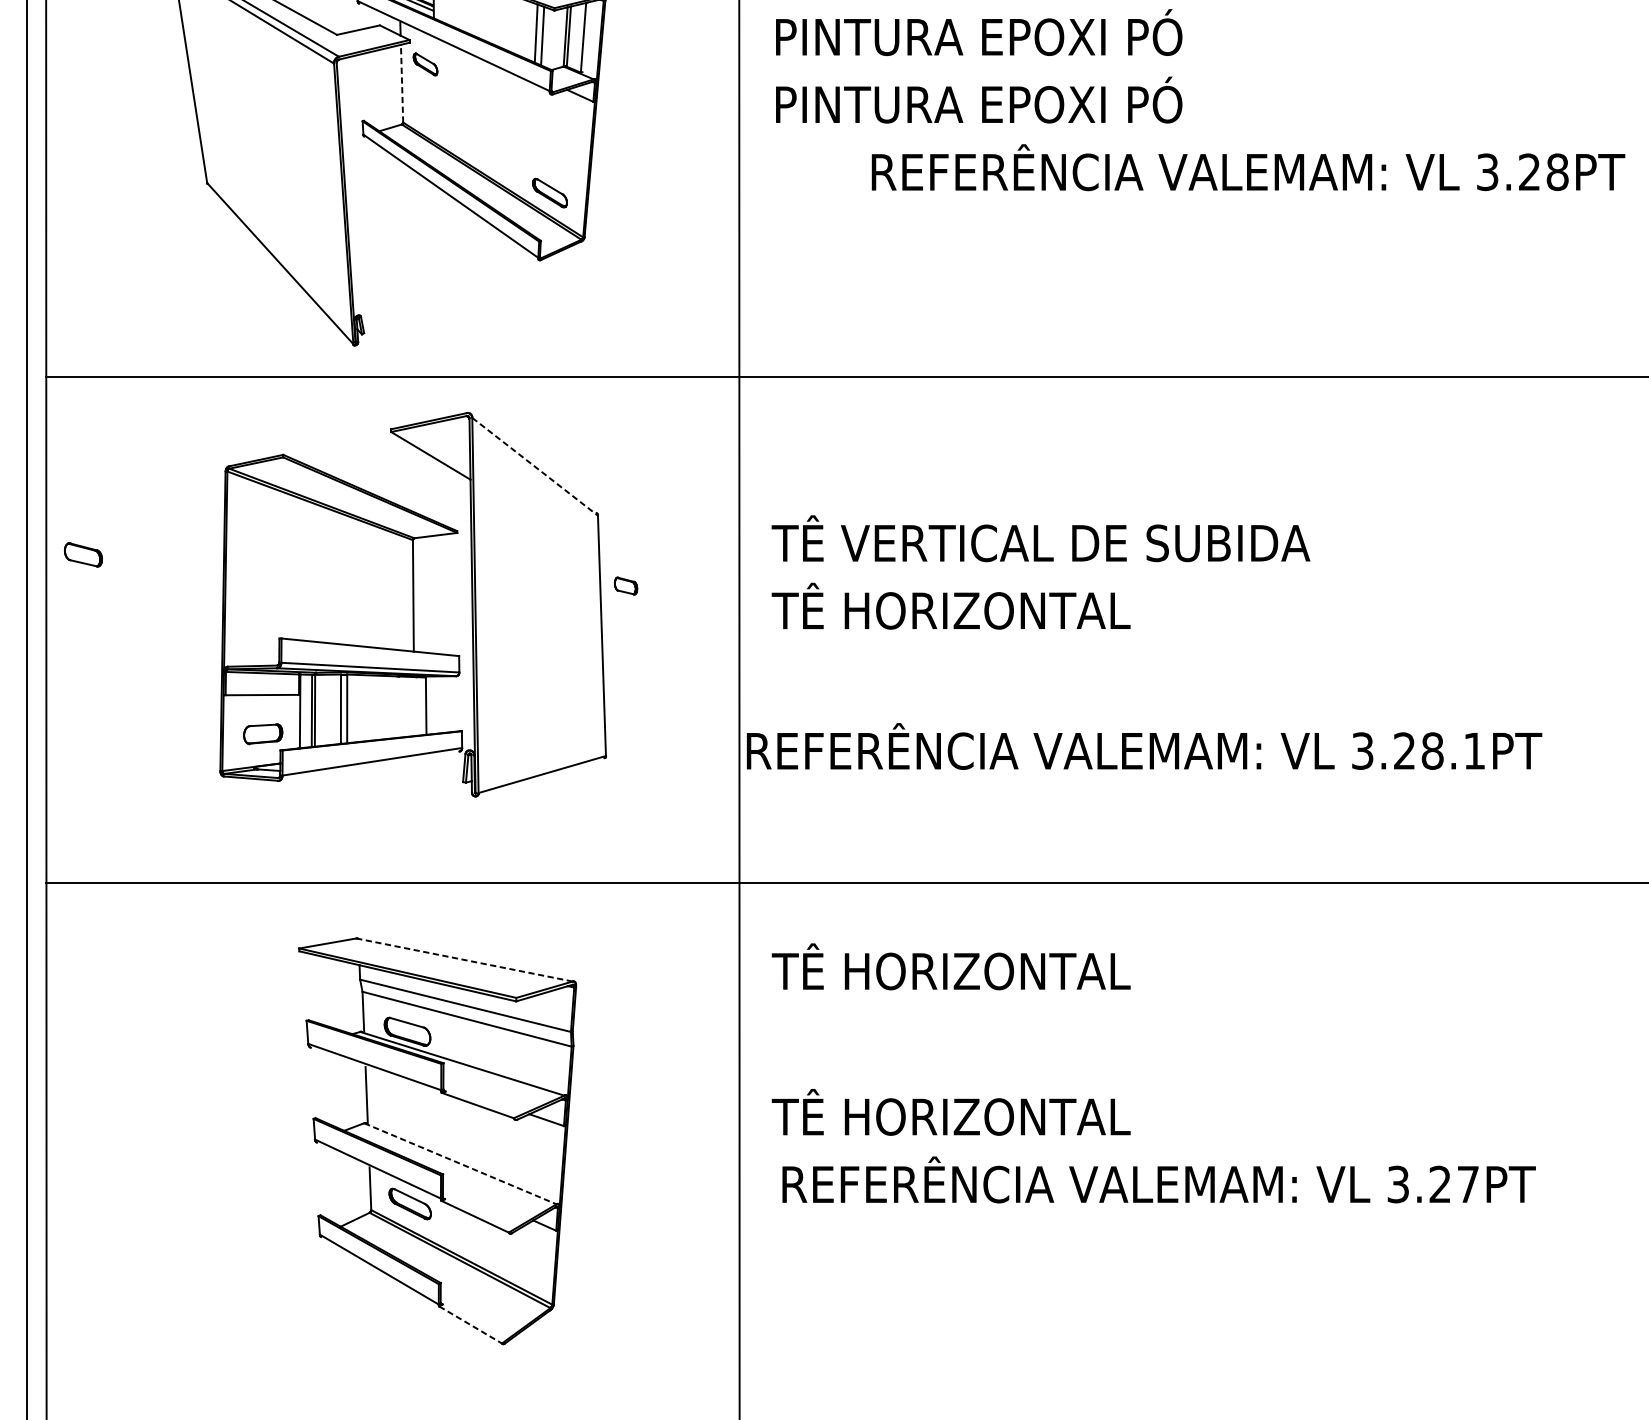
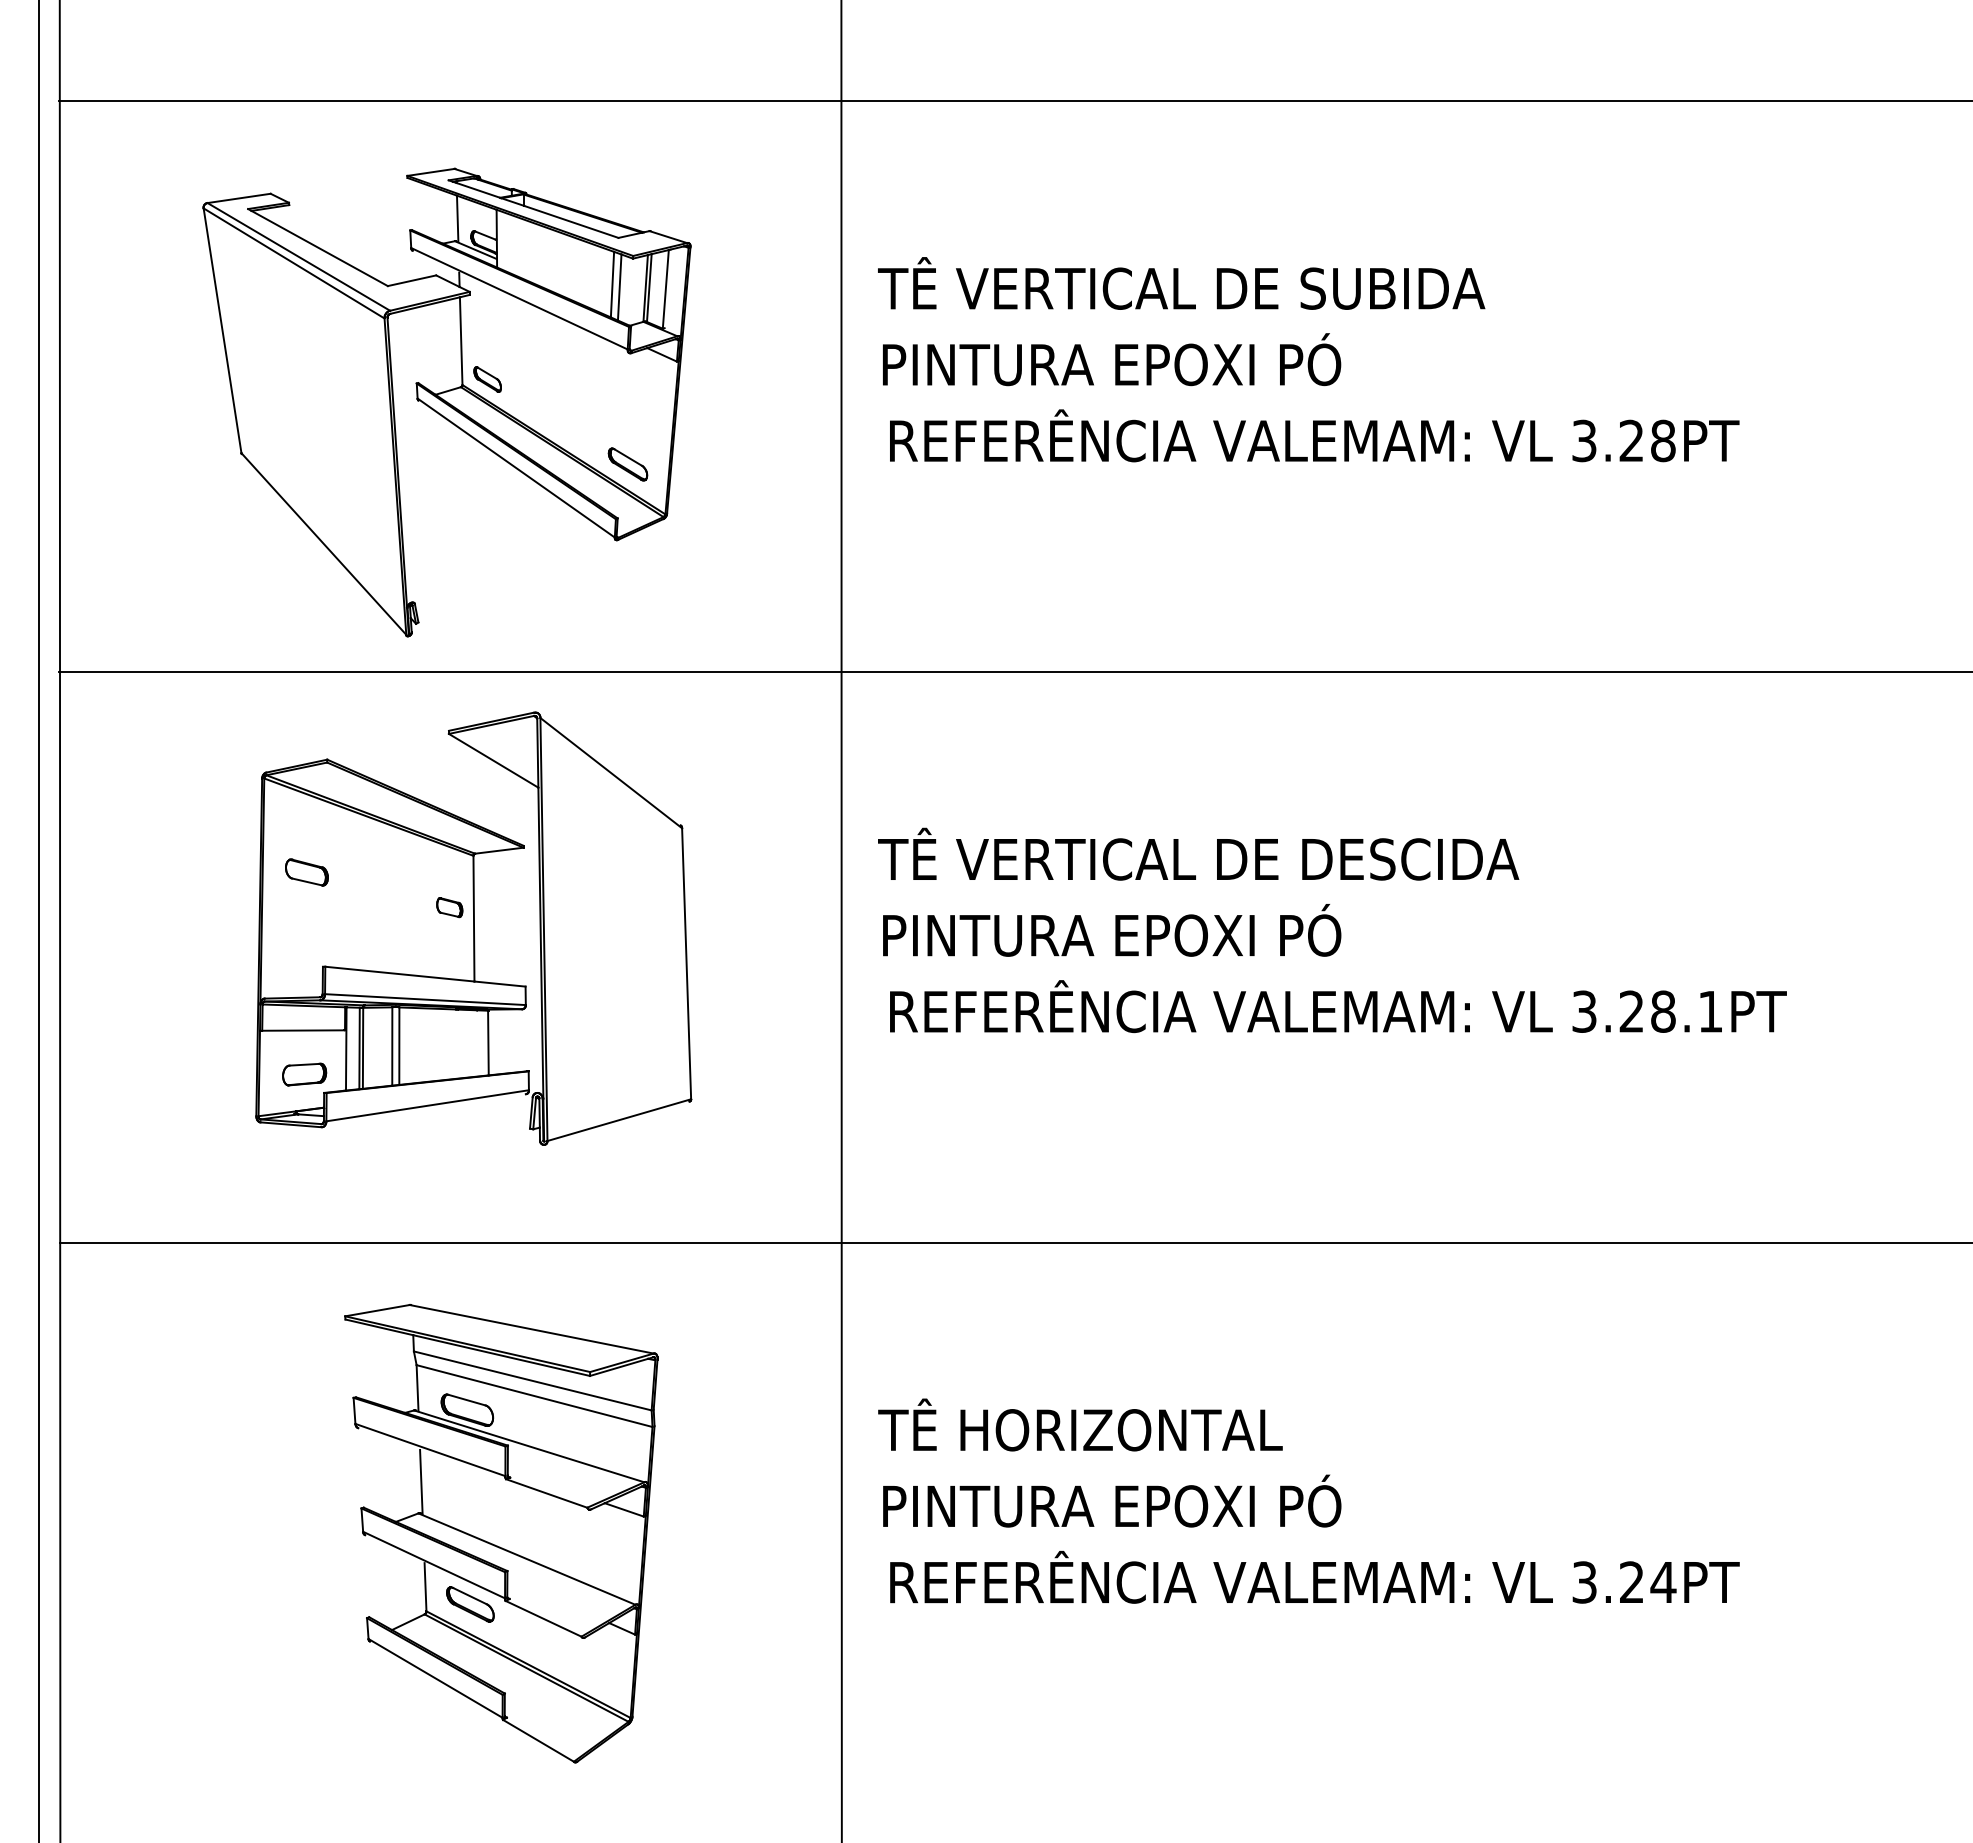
text: (1040, 32) -> (1181, 283), PINTURA EPOXI PÓ -> TÊ VERTICAL DE SUBIDA
part: (425, 64) -> (487, 379), moved
line: (402, 84) -> (461, 341), dashed -> solid
text: (1248, 167) -> (1314, 435), moved
line: (535, 467) -> (611, 773), dashed -> solid
text: (1243, 543) -> (1409, 859), TÊ VERTICAL DE SUBIDA -> TÊ VERTICAL DE DESCIDA
part: (83, 554) -> (306, 872), moved
part: (625, 585) -> (449, 907), moved
text: (976, 606) -> (1109, 930), TÊ HORIZONTAL -> PINTURA EPOXI PÓ
text: (1144, 746) -> (1338, 1006), moved
line: (464, 960) -> (531, 1329), dashed -> solid
text: (951, 966) -> (1080, 1424), moved
text: (976, 1111) -> (1109, 1500), TÊ HORIZONTAL -> PINTURA EPOXI PÓ
line: (459, 1164) -> (526, 1559), dashed -> solid
text: (1468, 1184) -> (1663, 1582), 3.27PT -> 3.24PT
line: (470, 1325) -> (538, 1741), dashed -> solid

